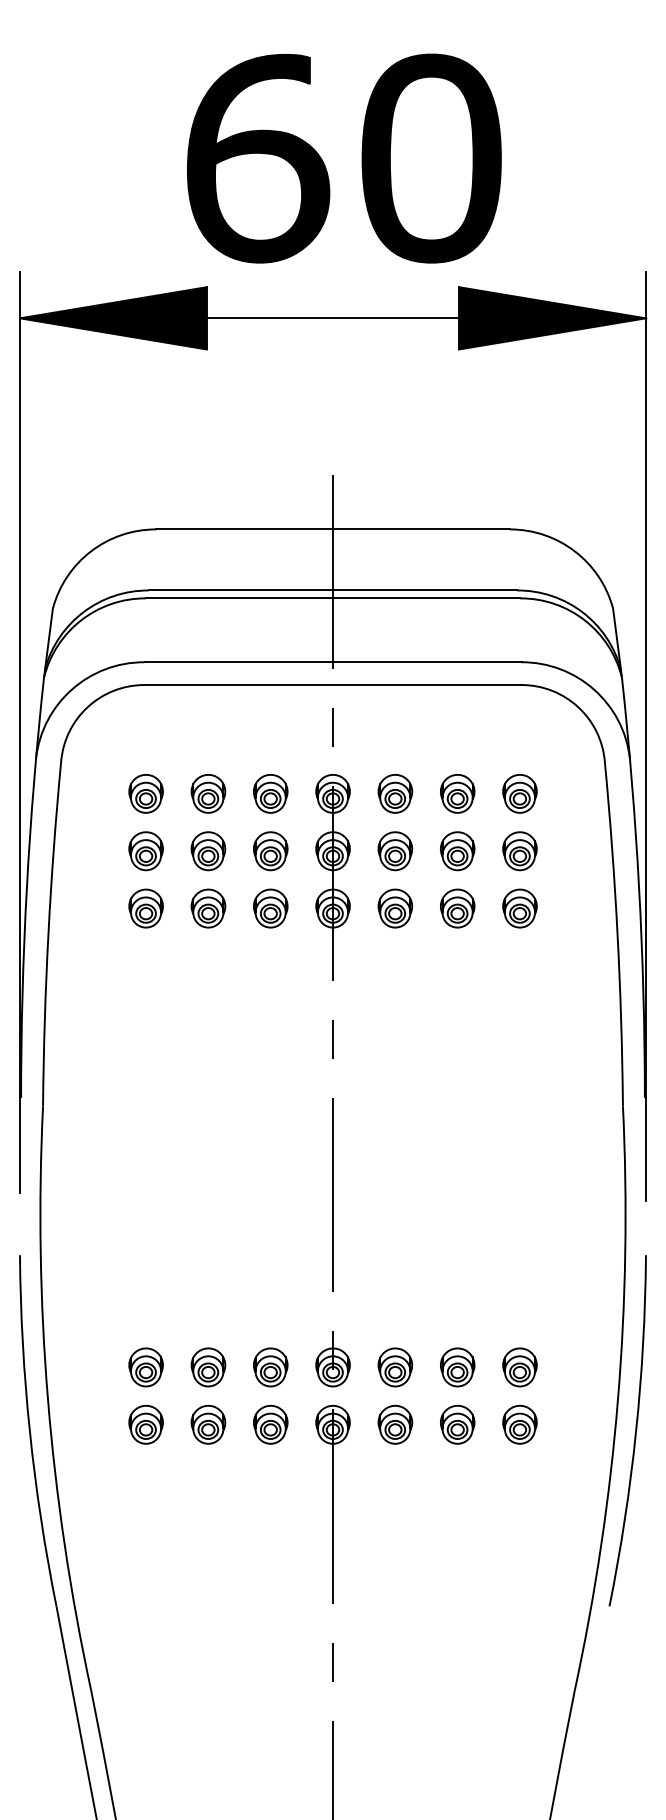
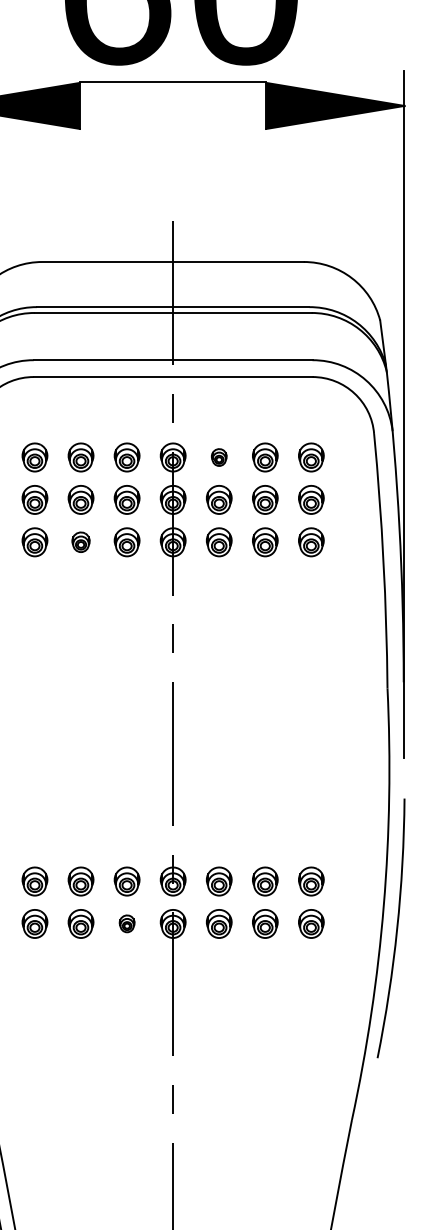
line: (332, 318) -> (172, 81), moved
part: (395, 793) -> (219, 457), size x0.6
part: (208, 908) -> (81, 542), size x0.7
part: (270, 1424) -> (126, 923), size x0.6

